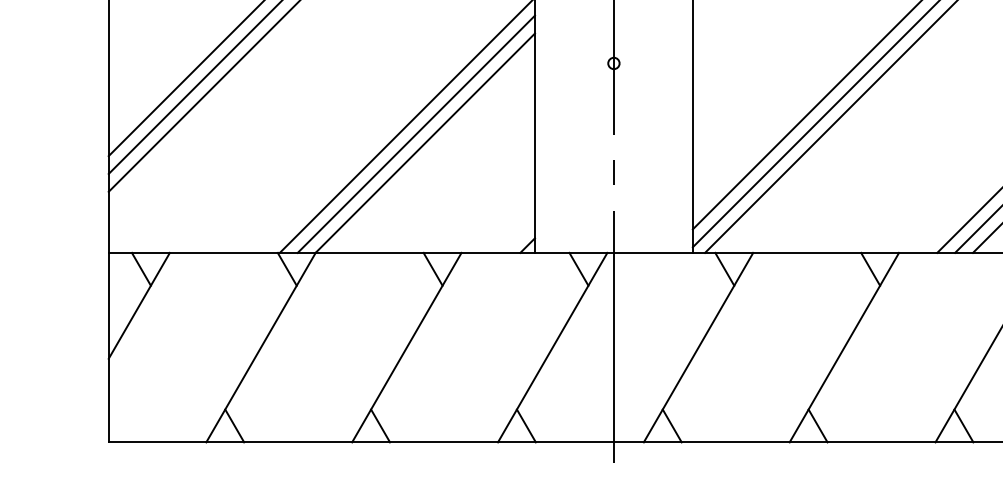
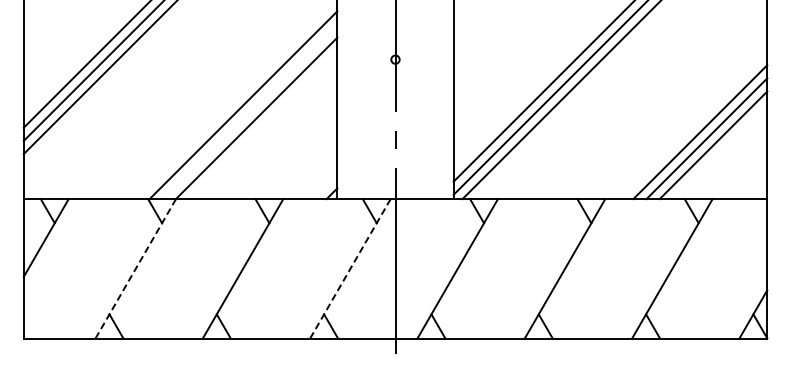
line: (415, 133) -> (249, 111), removed
line: (261, 347) -> (136, 268), solid -> dashed
line: (552, 347) -> (350, 268), solid -> dashed

